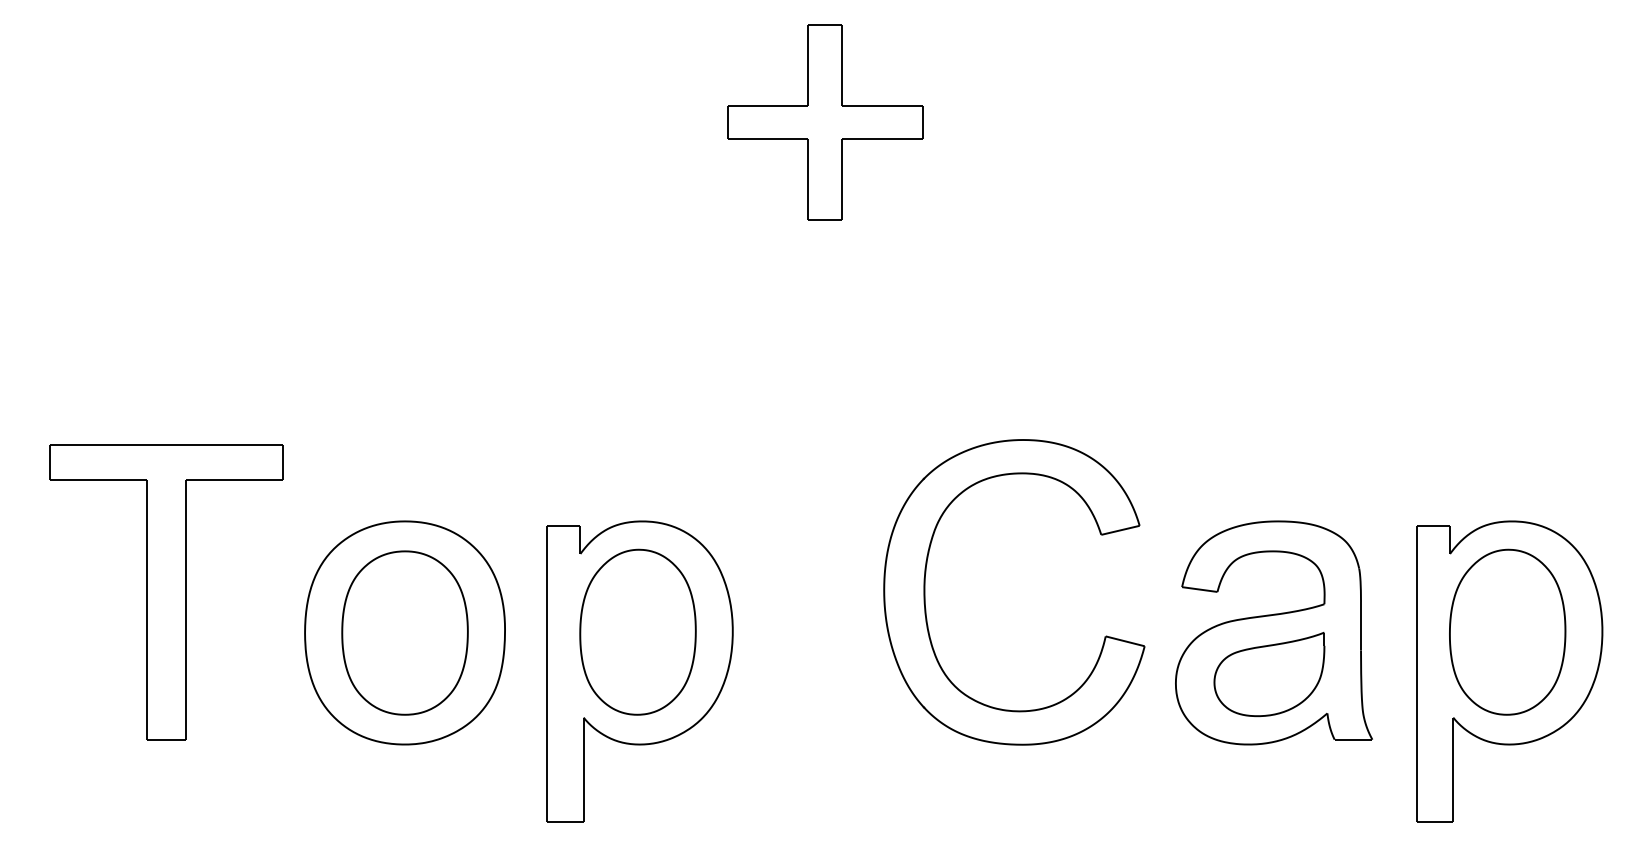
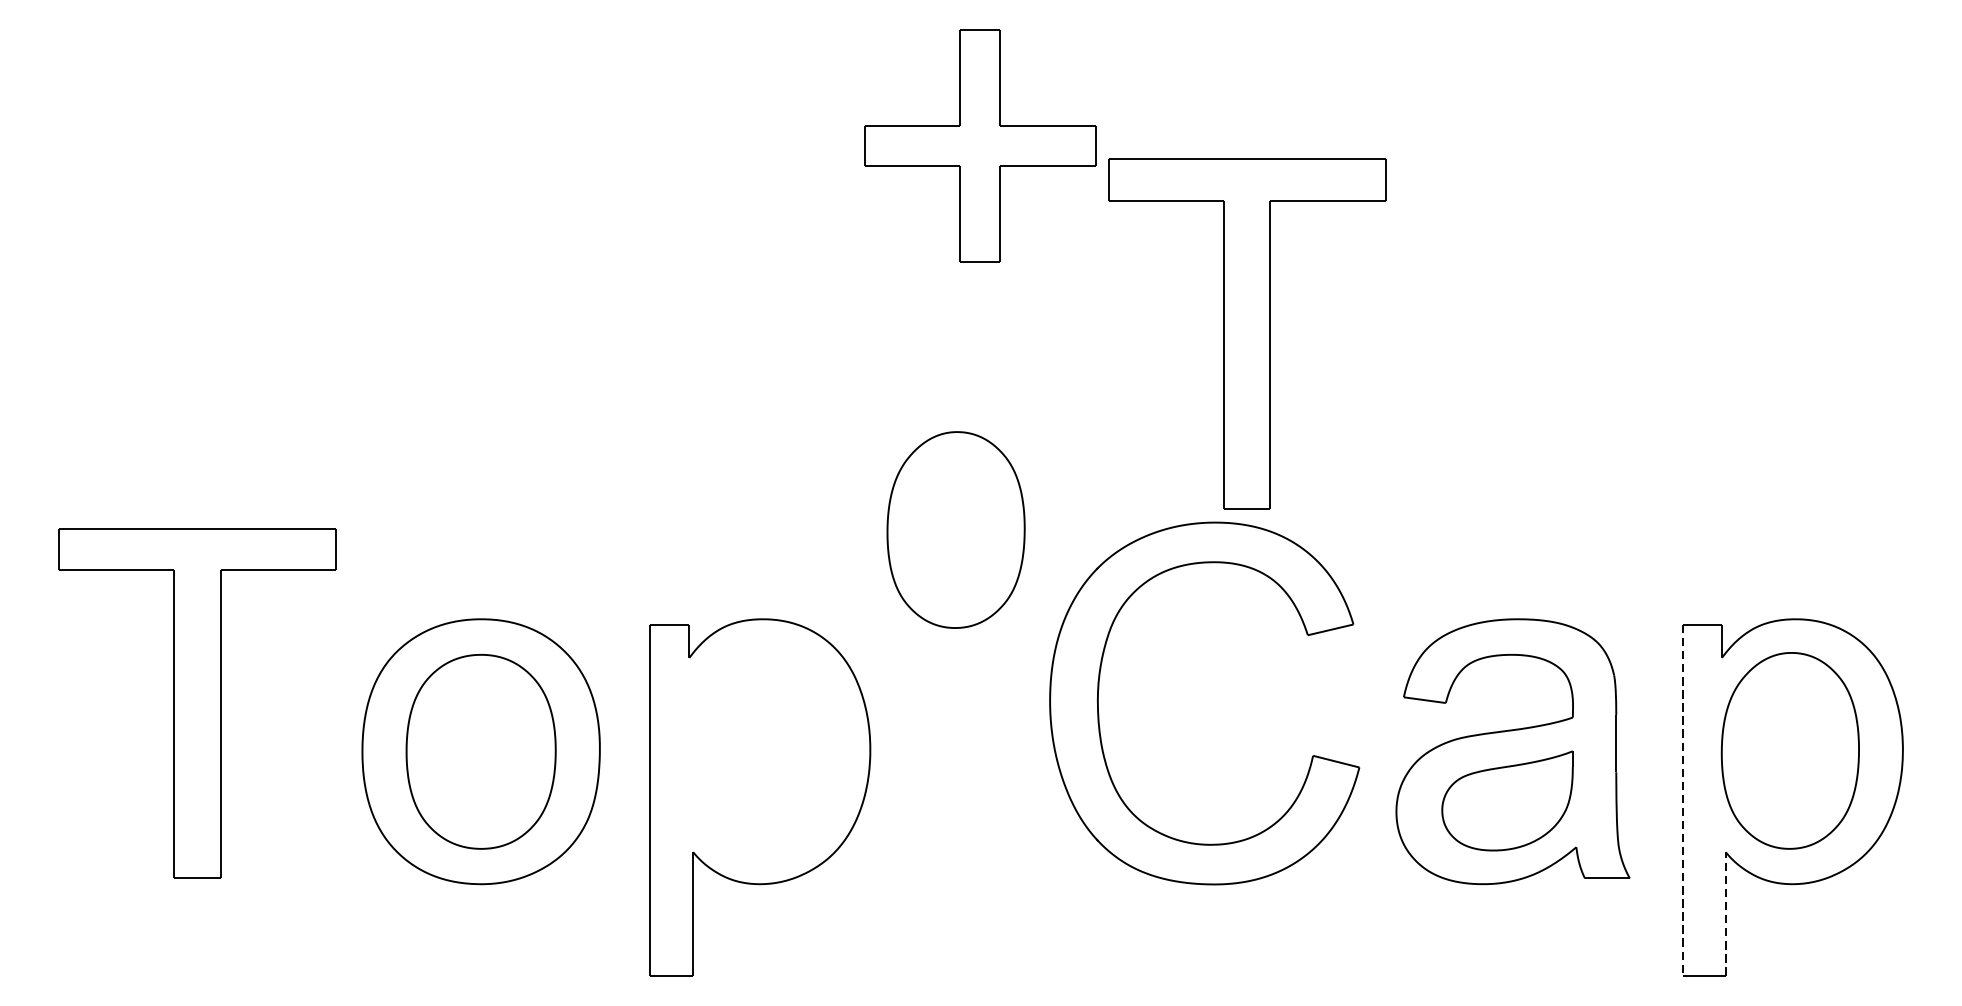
part: (1050, 281) -> (1247, 334), added
part: (637, 631) -> (955, 529), moved
line: (1417, 673) -> (1683, 799), solid -> dashed
line: (1453, 769) -> (1726, 913), solid -> dashed

